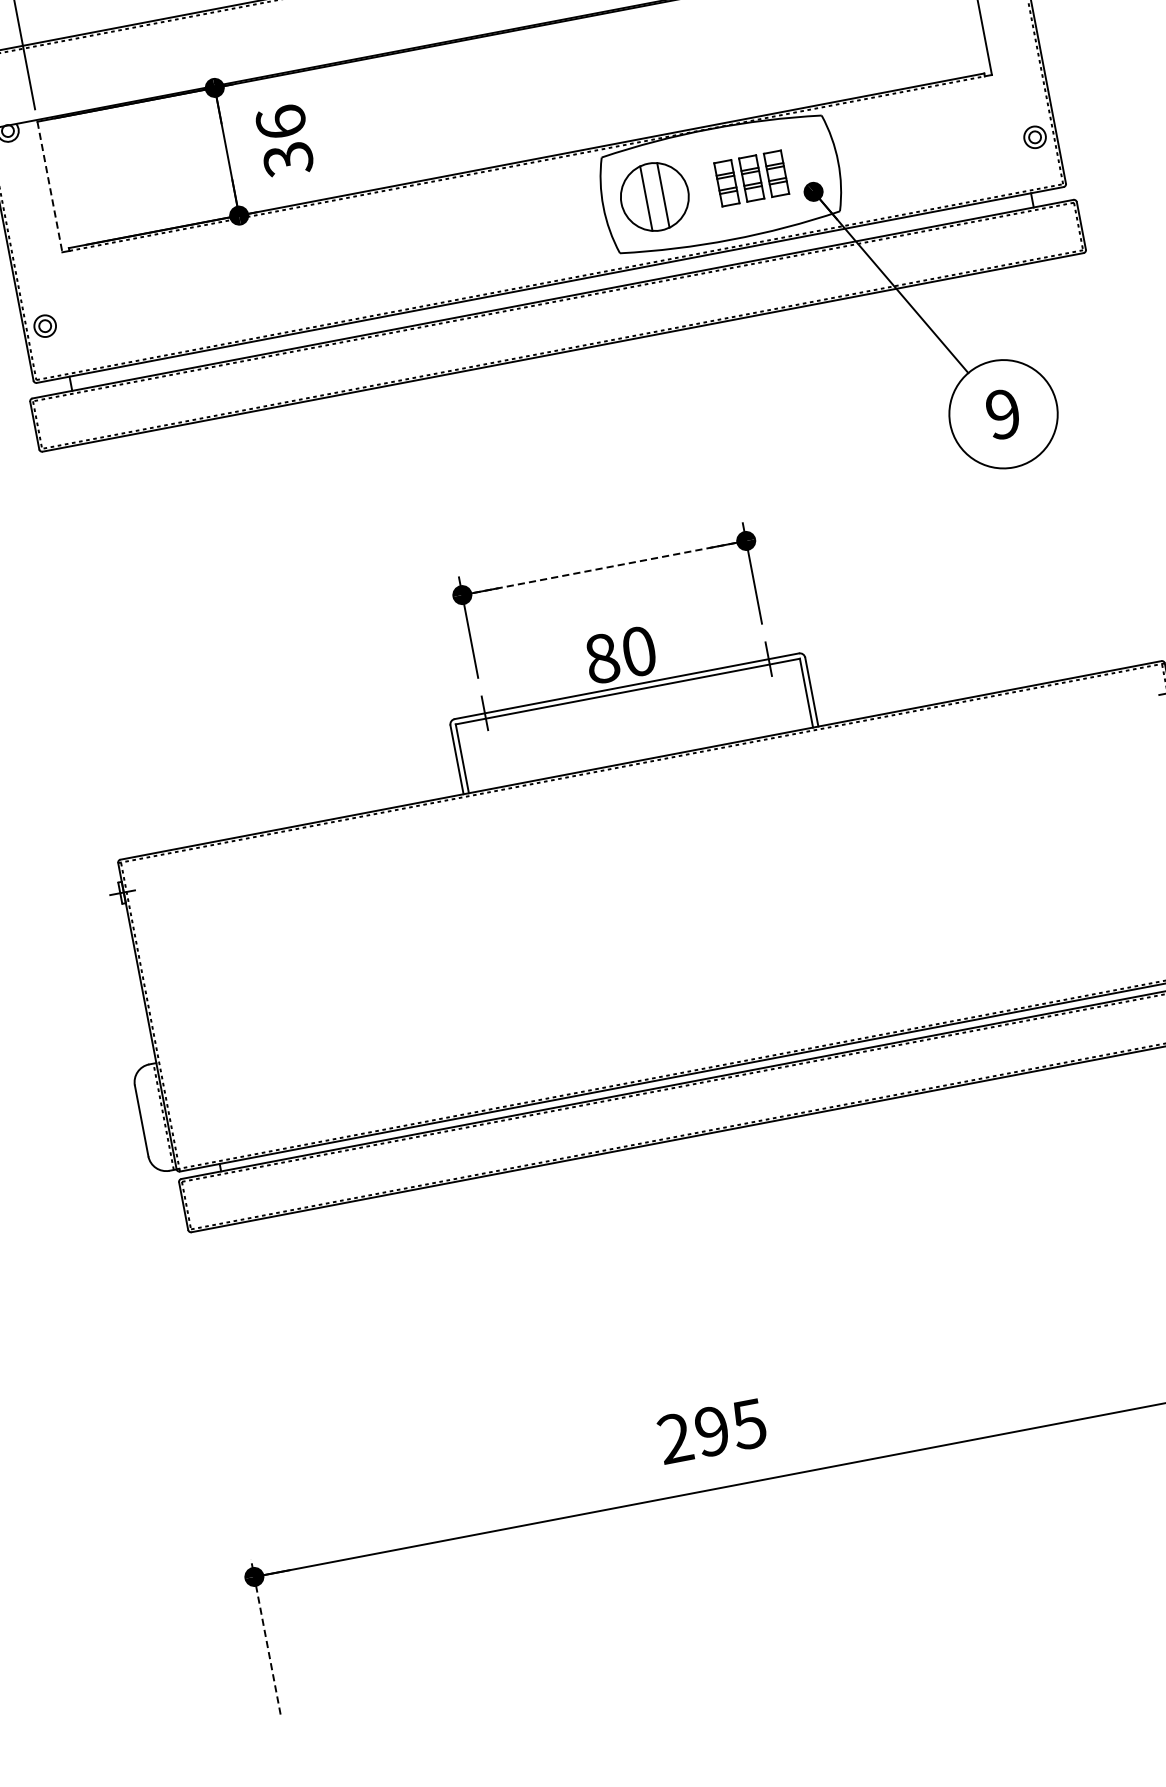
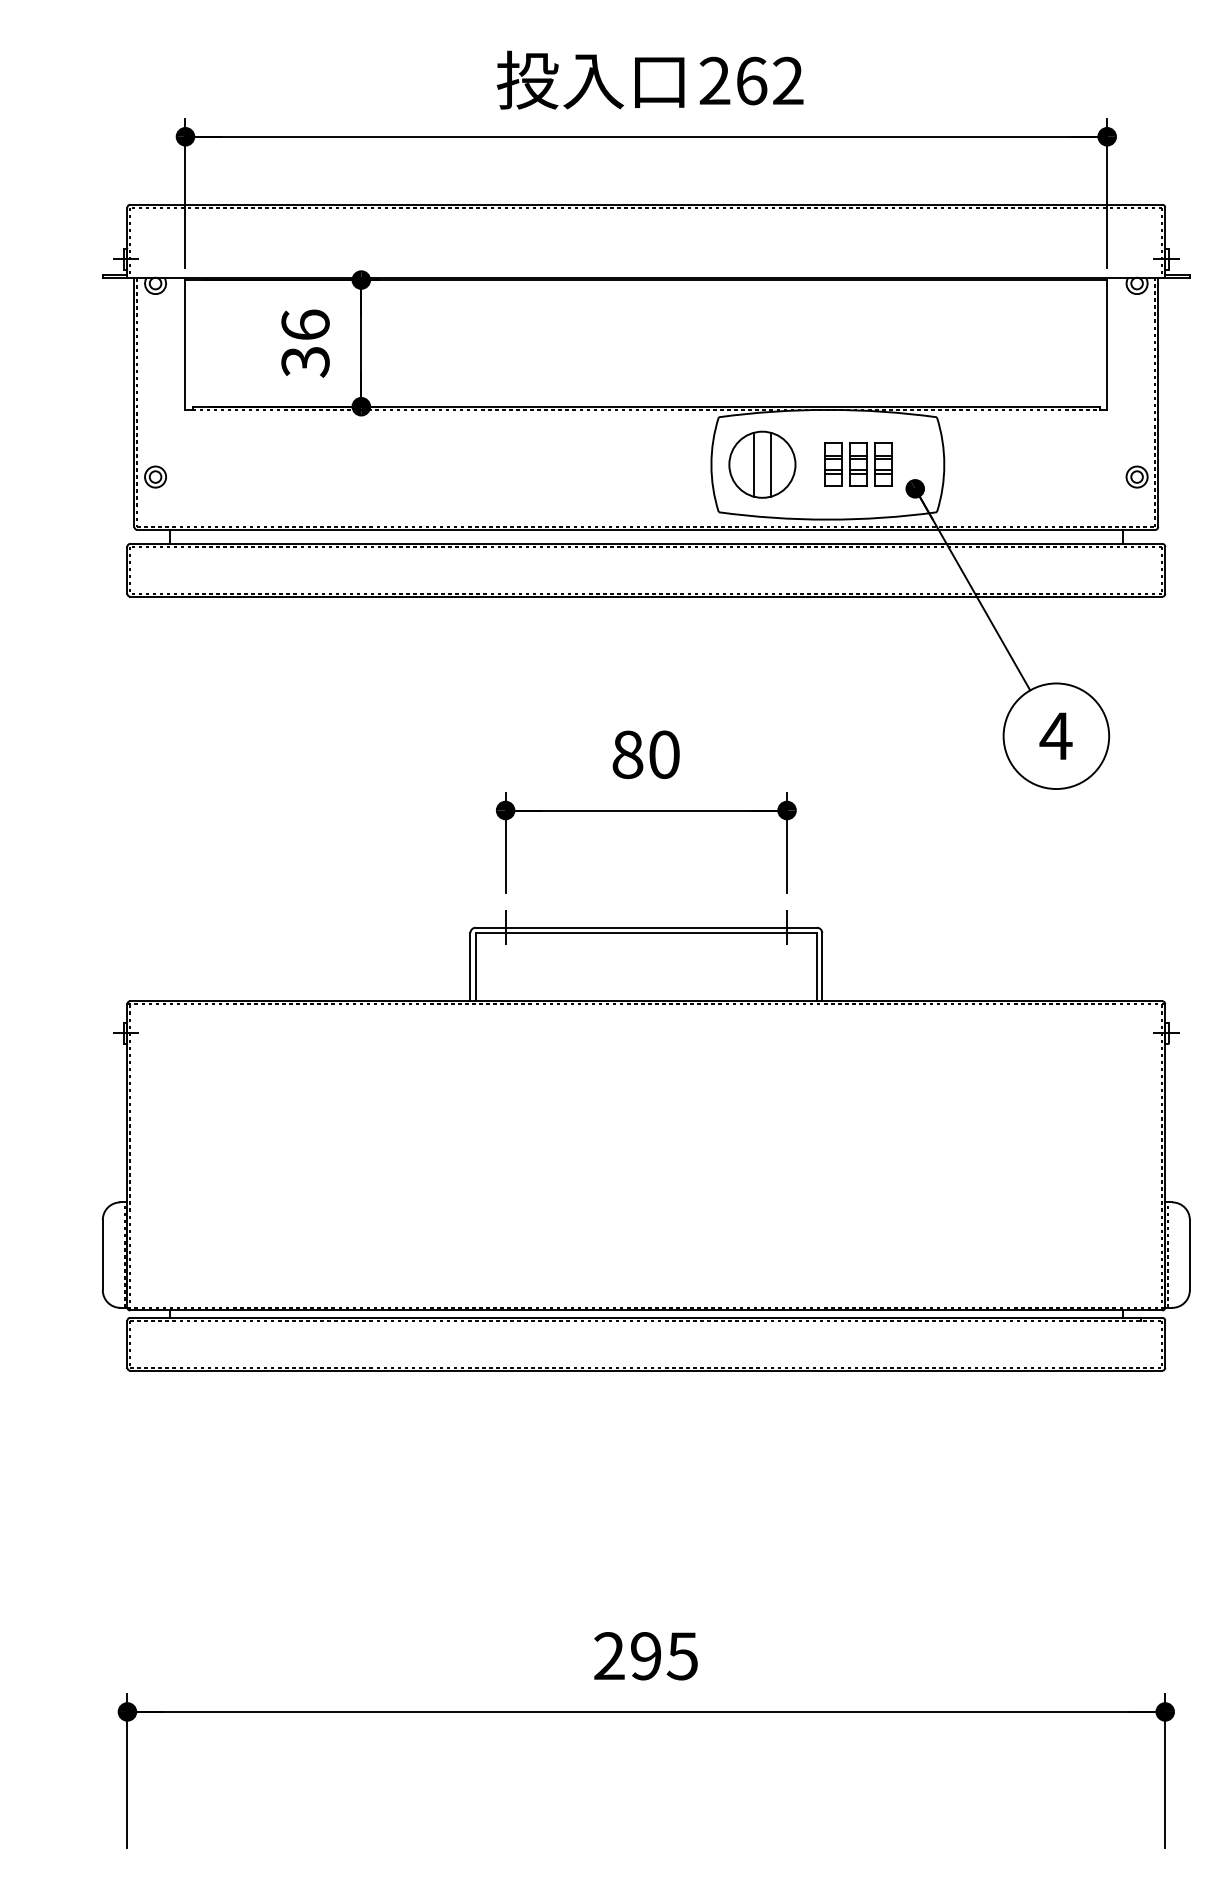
text: (284, 140) -> (305, 343), moved
line: (49, 186) -> (185, 344), dashed -> solid
text: (1002, 414) -> (1055, 736), 9 -> 4
line: (604, 567) -> (646, 810), dashed -> solid
text: (619, 654) -> (645, 754), moved
text: (711, 1431) -> (645, 1656), moved
line: (265, 1636) -> (127, 1770), dashed -> solid

